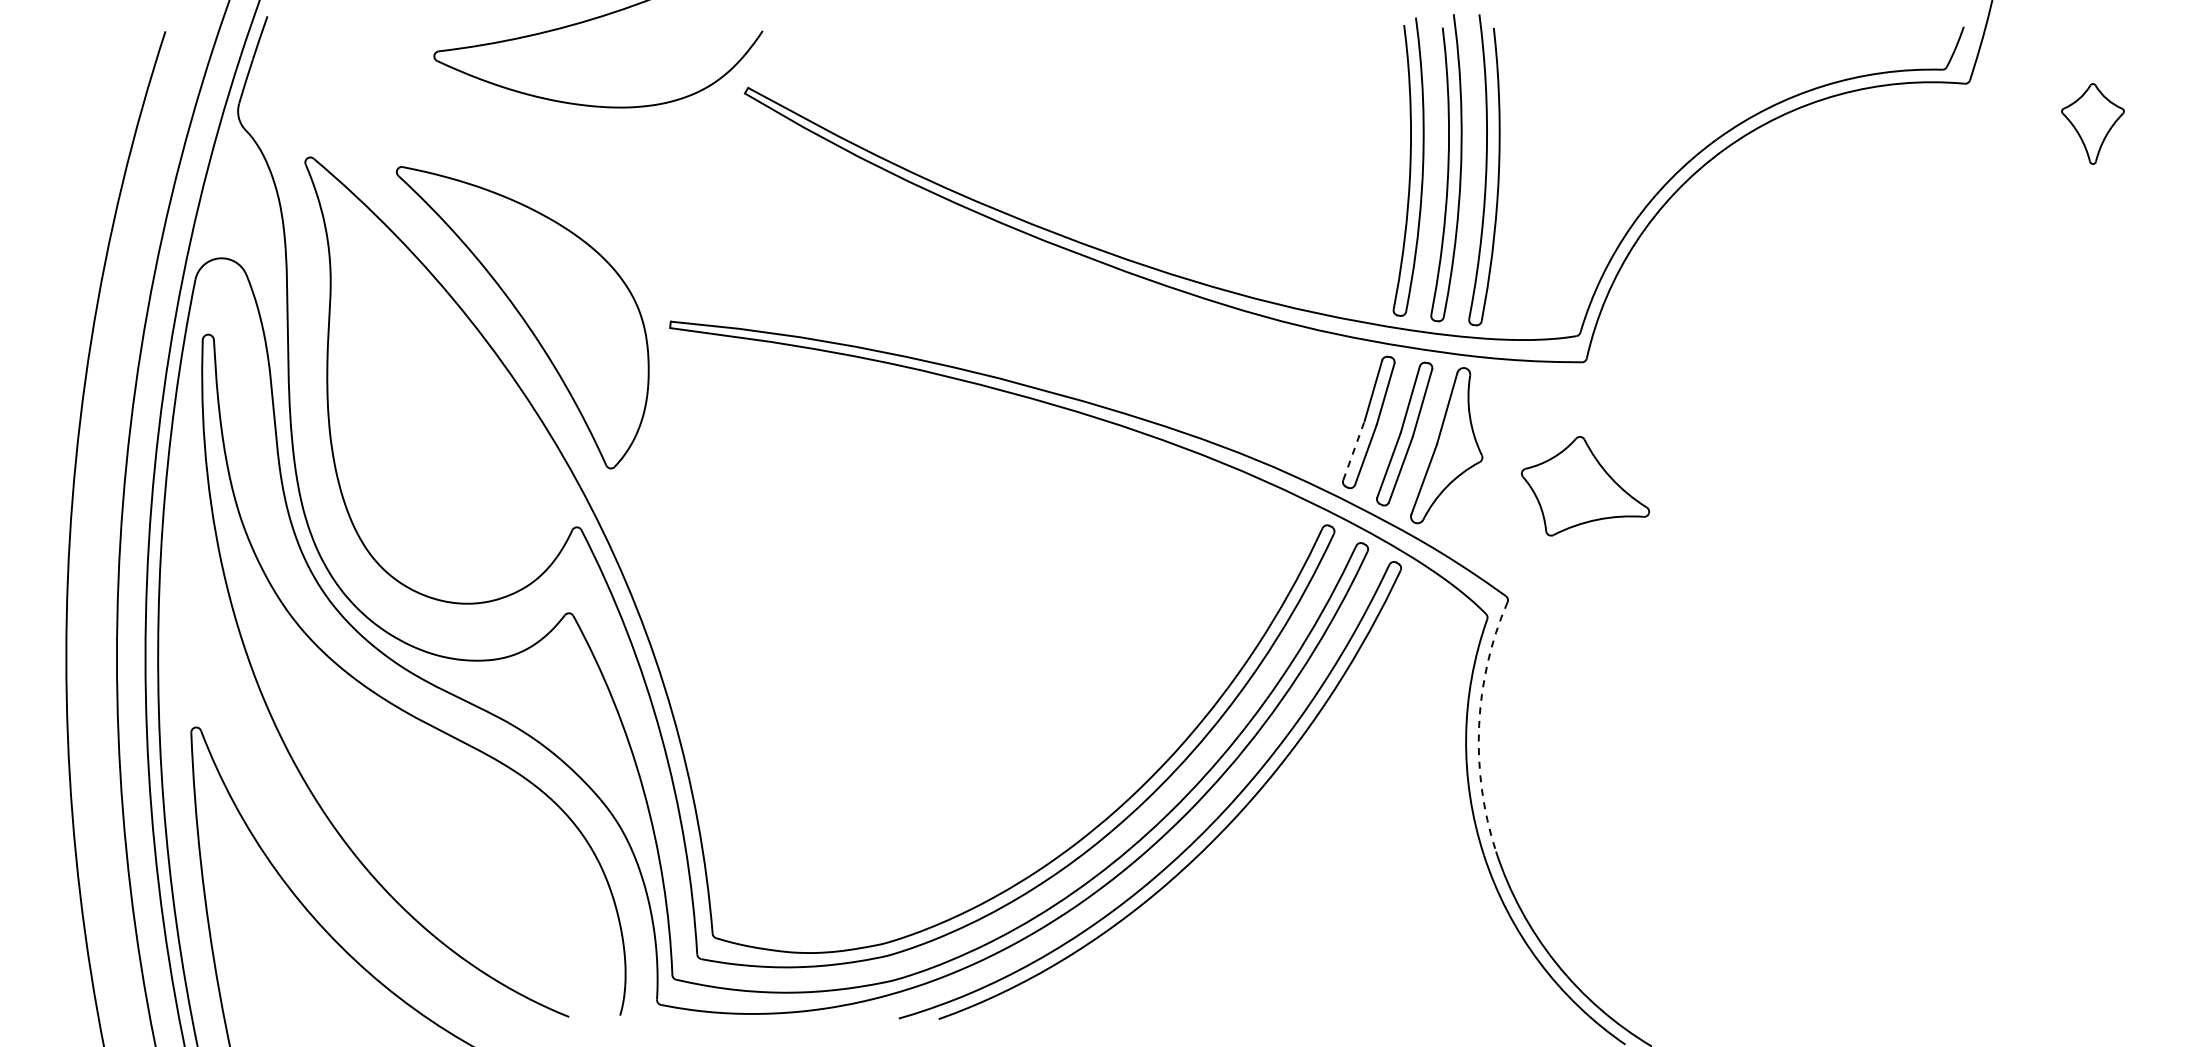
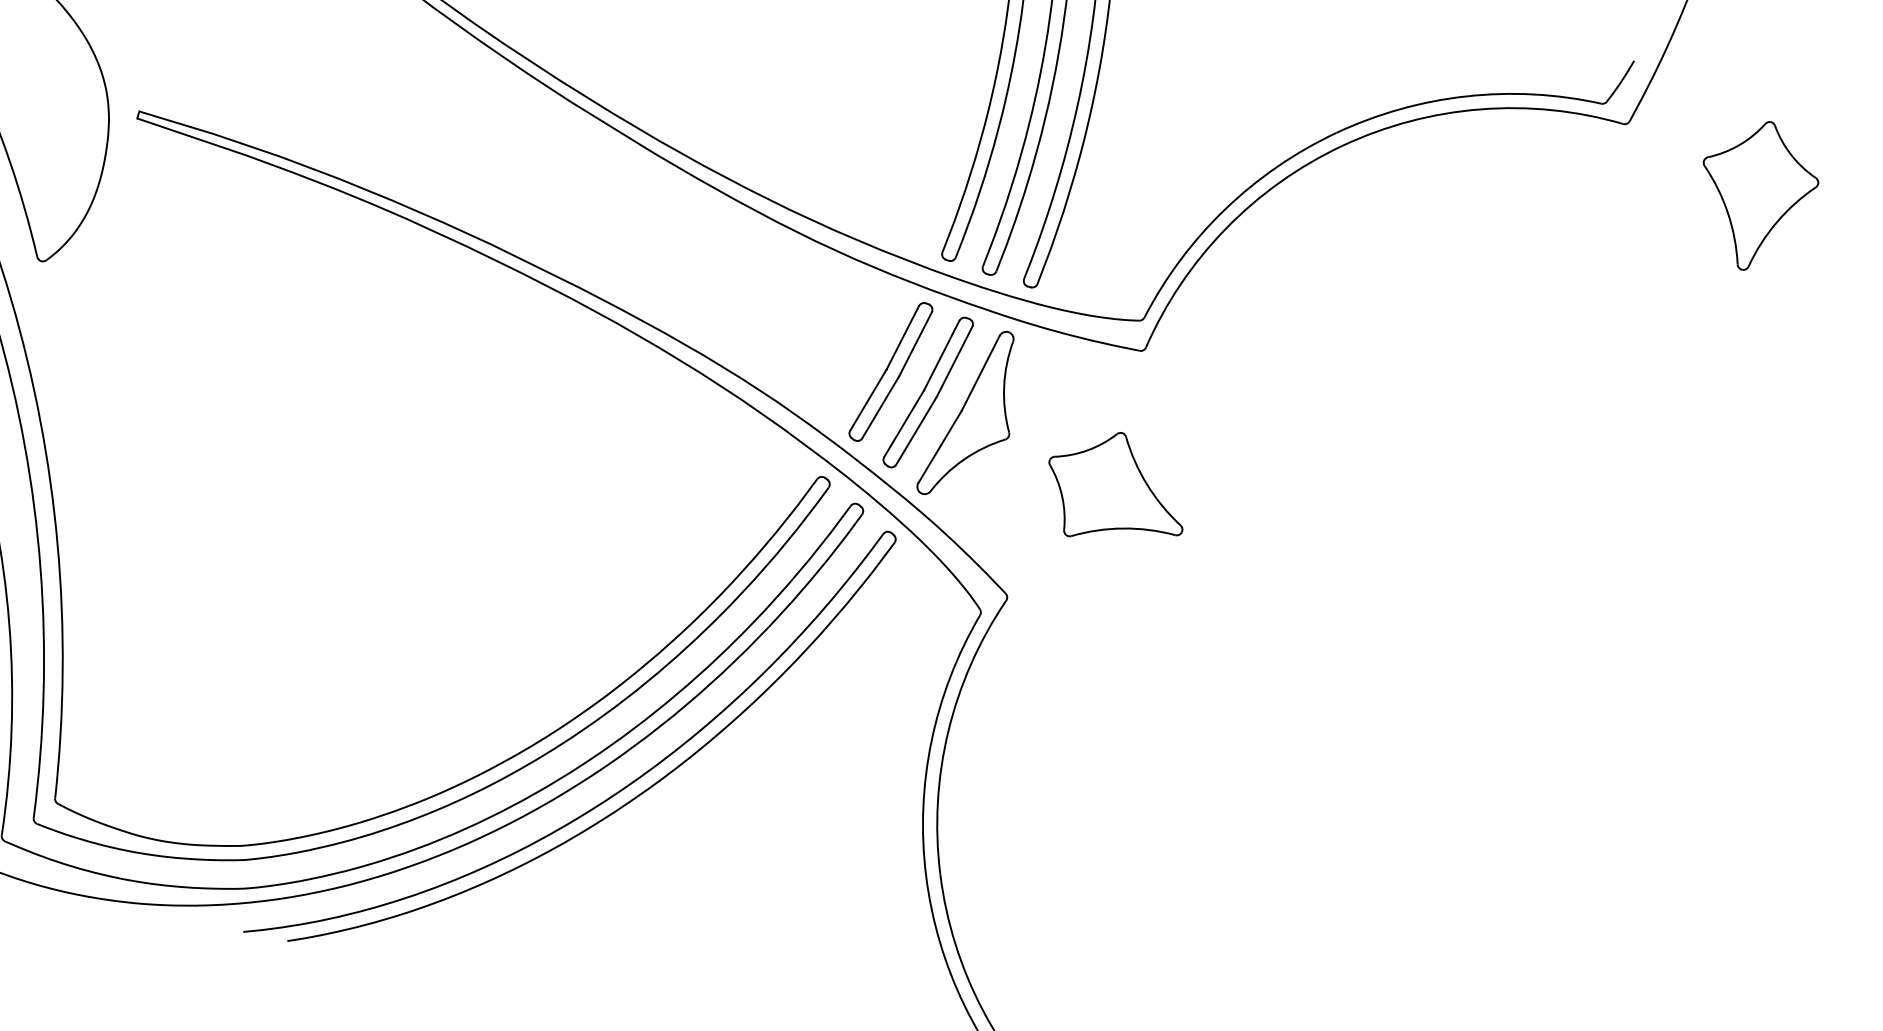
part: (2092, 123) -> (1756, 195), size x1.67
line: (1354, 450) -> (869, 399), dashed -> solid
arc: (1479, 725) -> (948, 731), dashed -> solid

